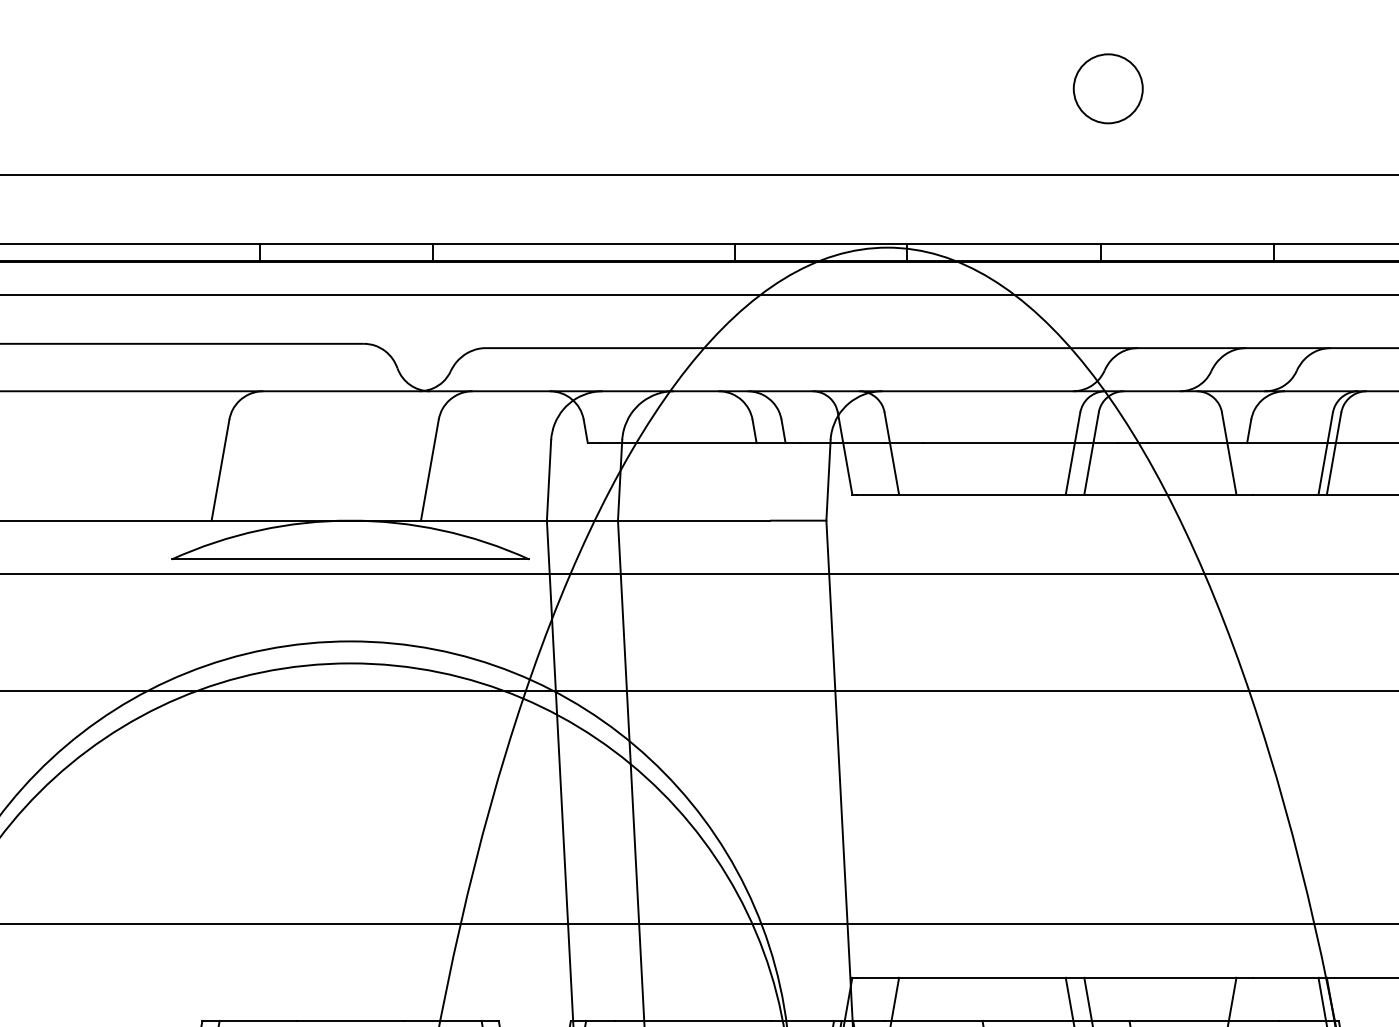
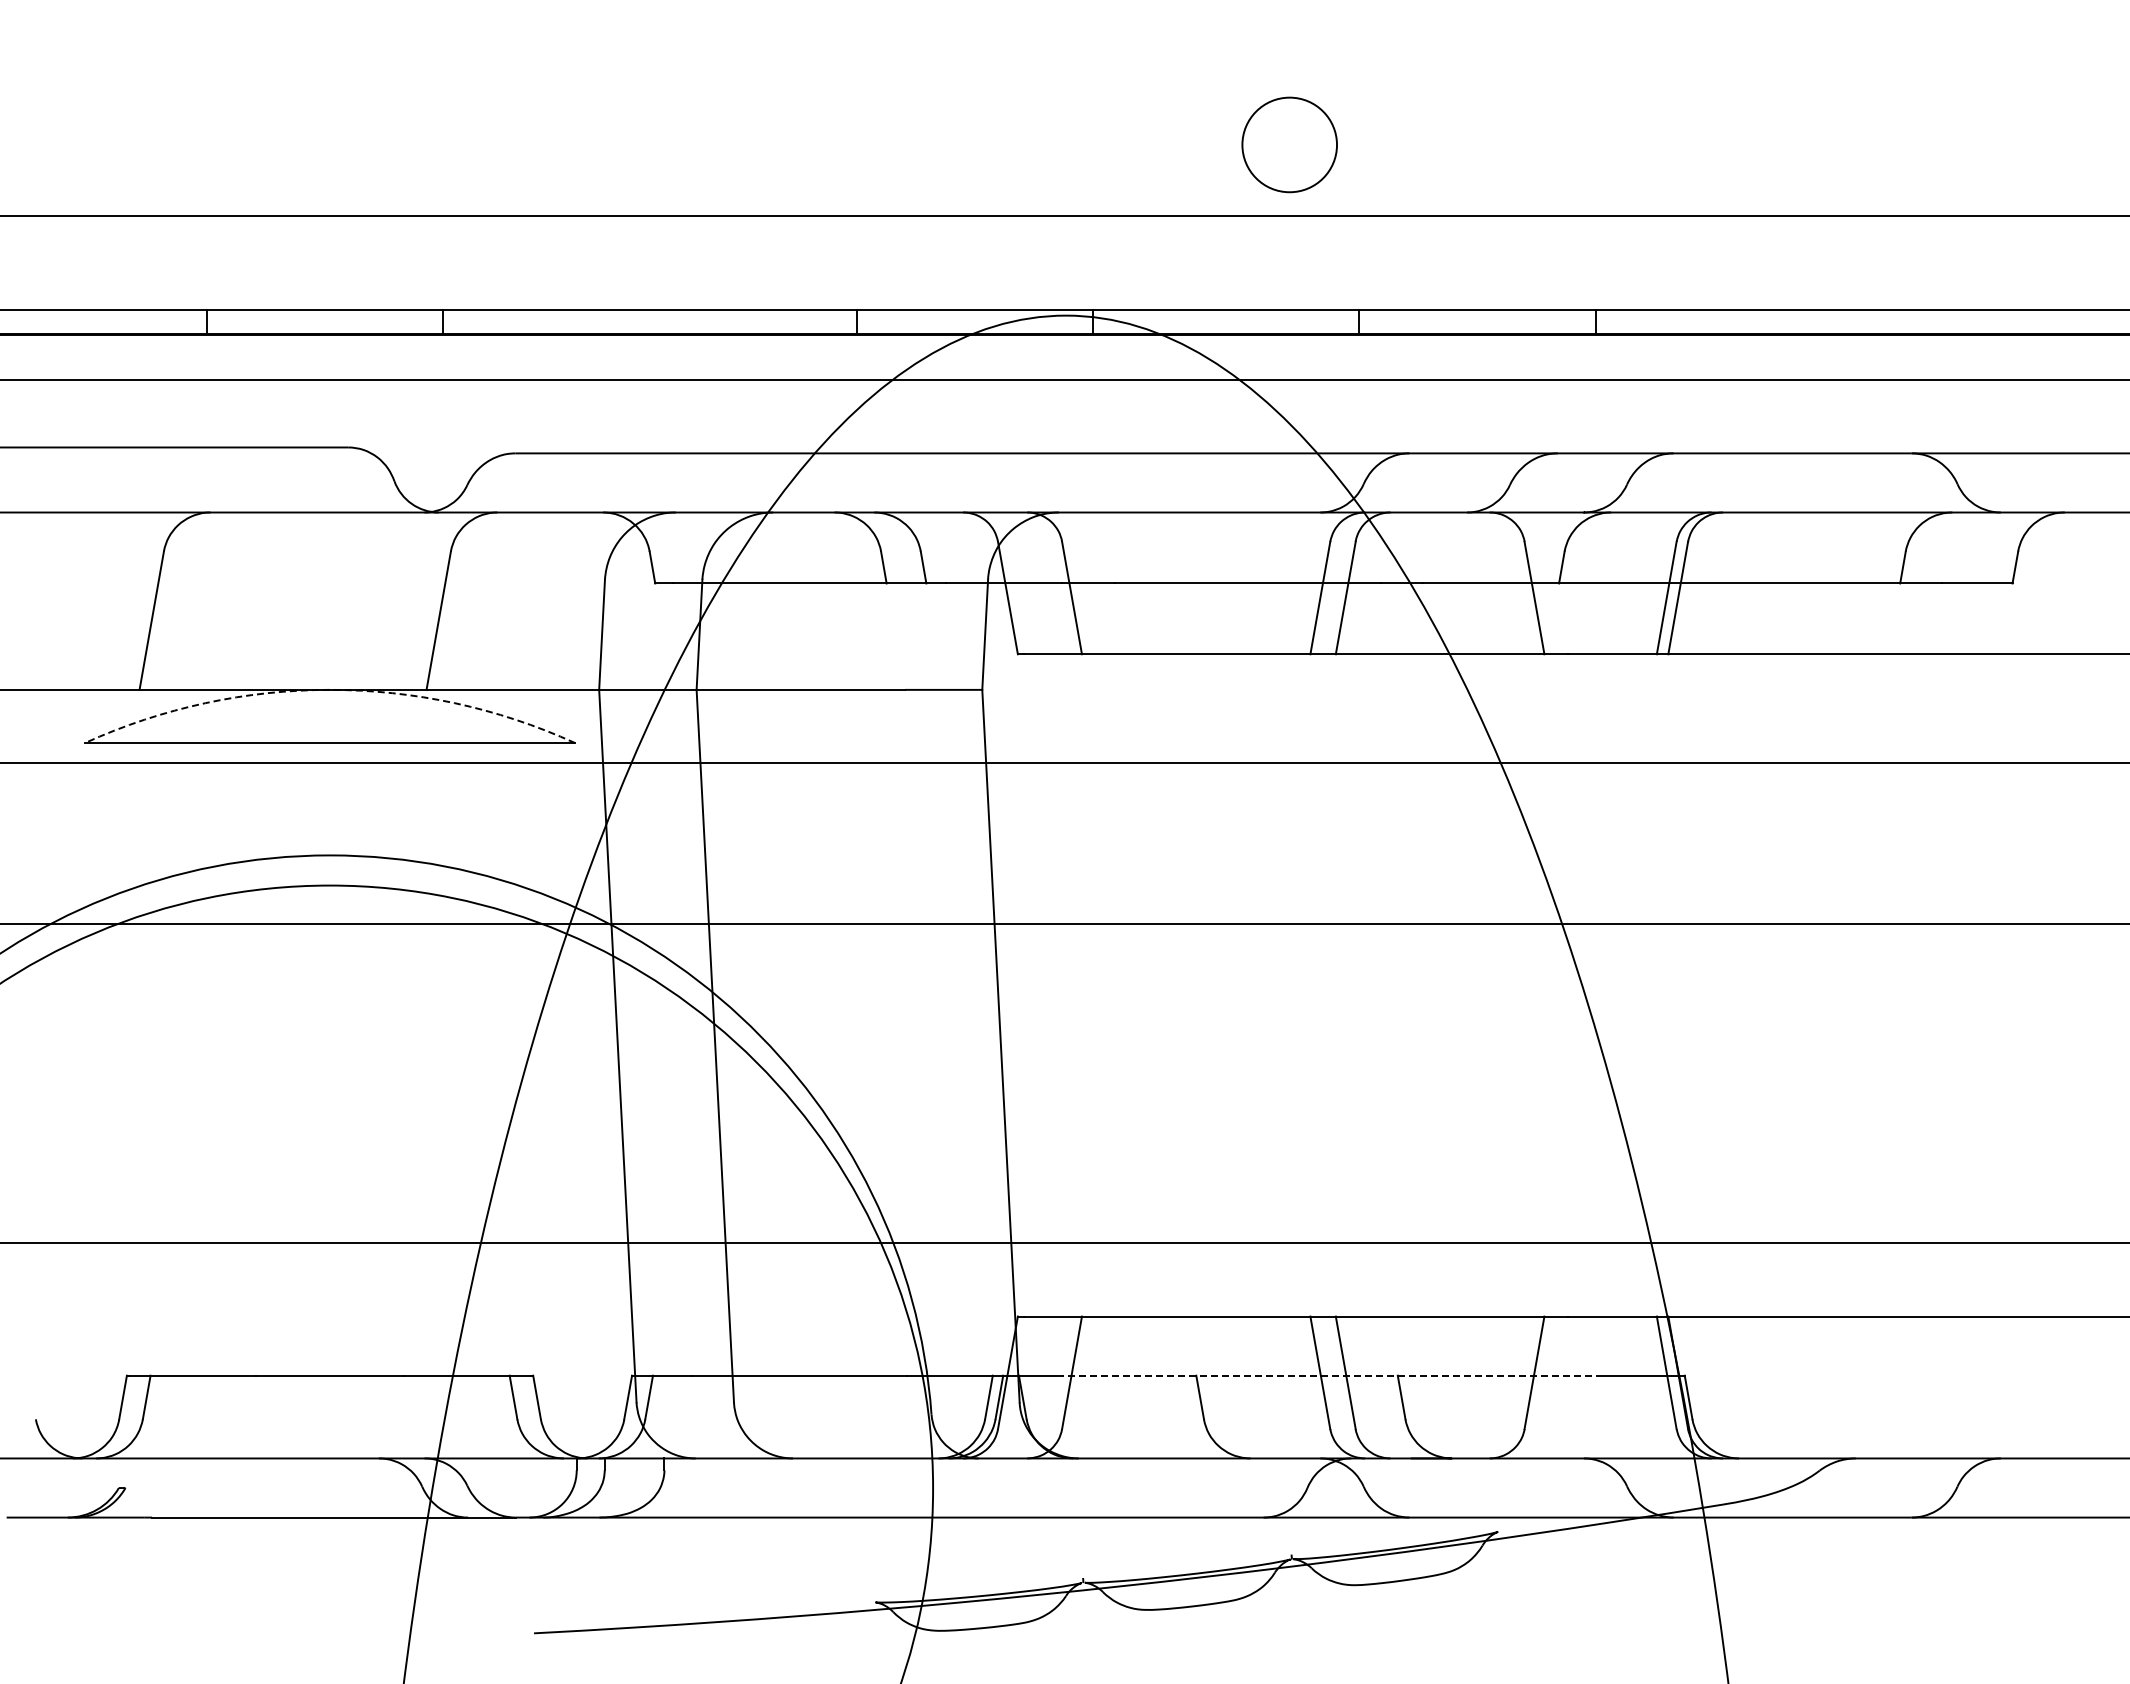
circle: (1108, 88) -> (1289, 144), moved
arc: (350, 520) -> (330, 689), solid -> dashed
line: (1081, 1020) -> (1332, 1375), solid -> dashed

